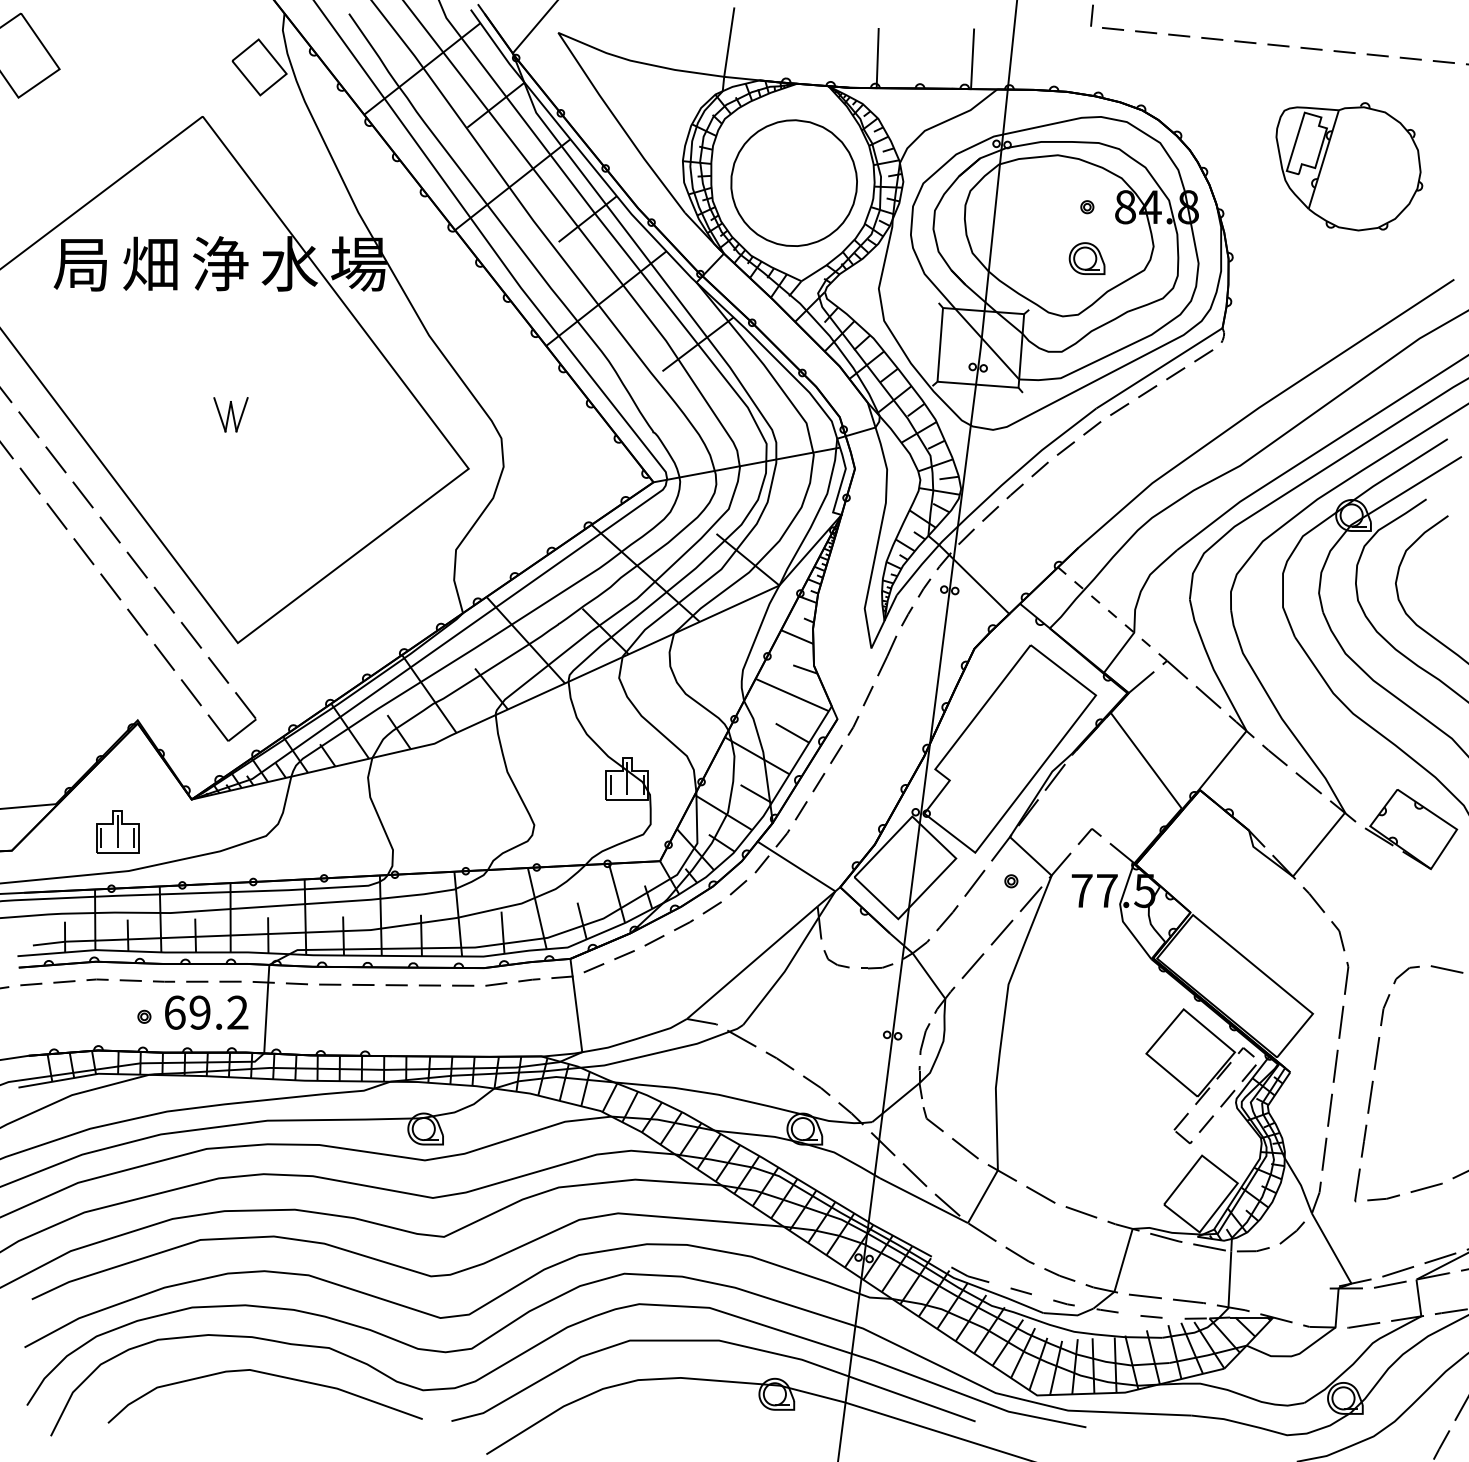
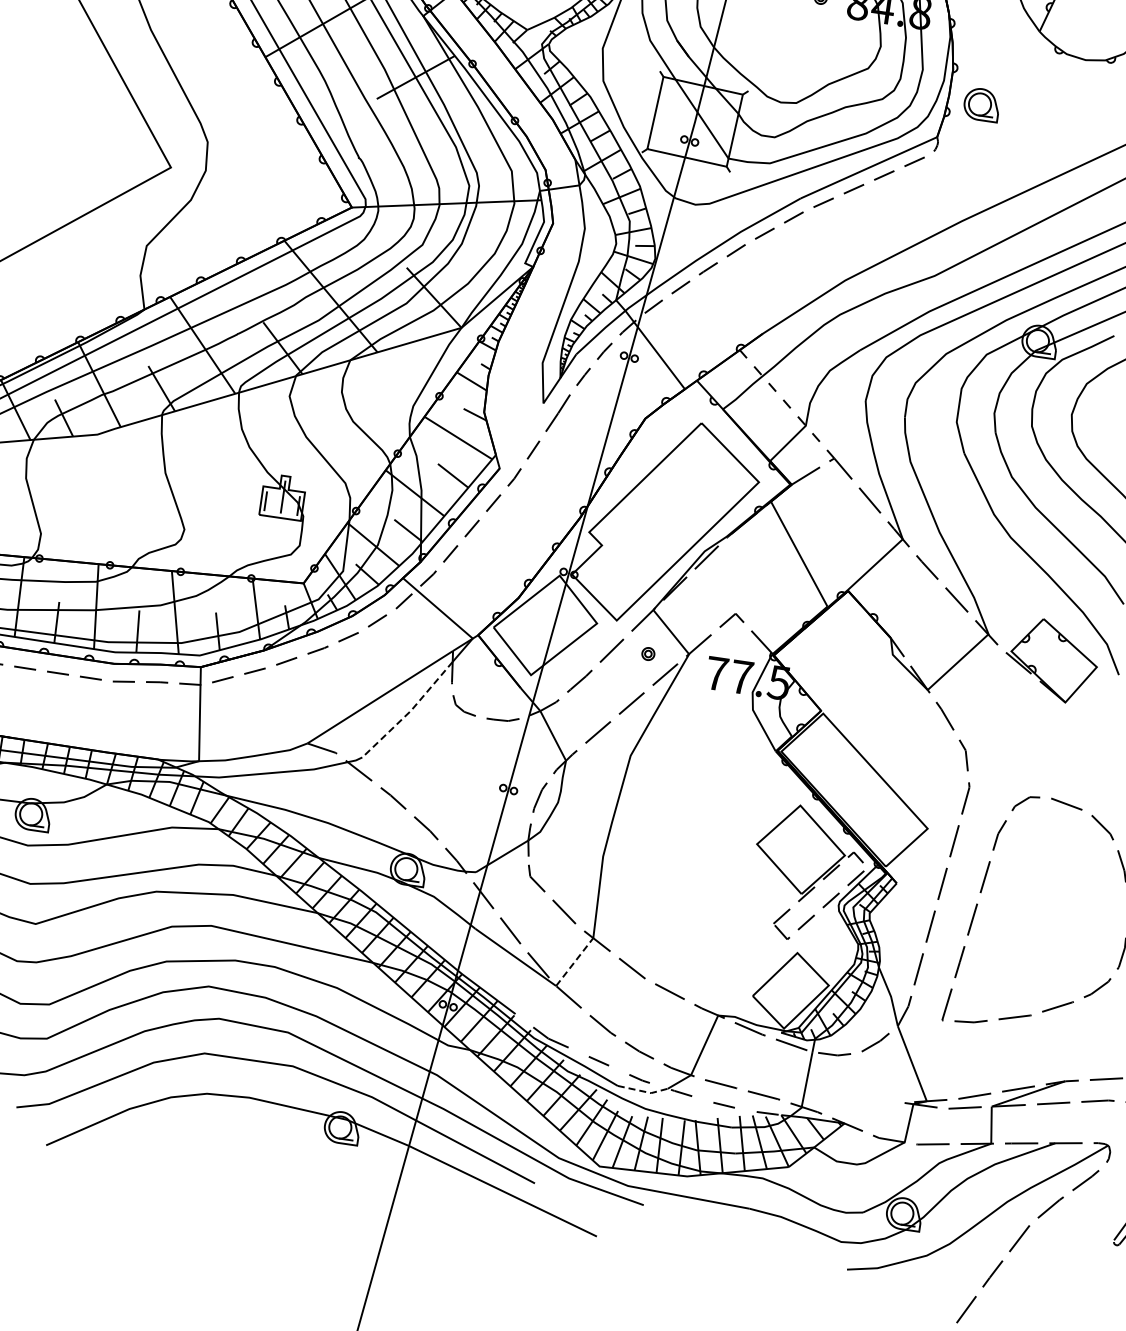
part: (1086, 258) -> (981, 104), moved
line: (784, 972) -> (410, 711), solid -> dashed
line: (983, 1196) -> (575, 961), solid -> dashed
line: (1069, 1314) -> (643, 1091), solid -> dashed

